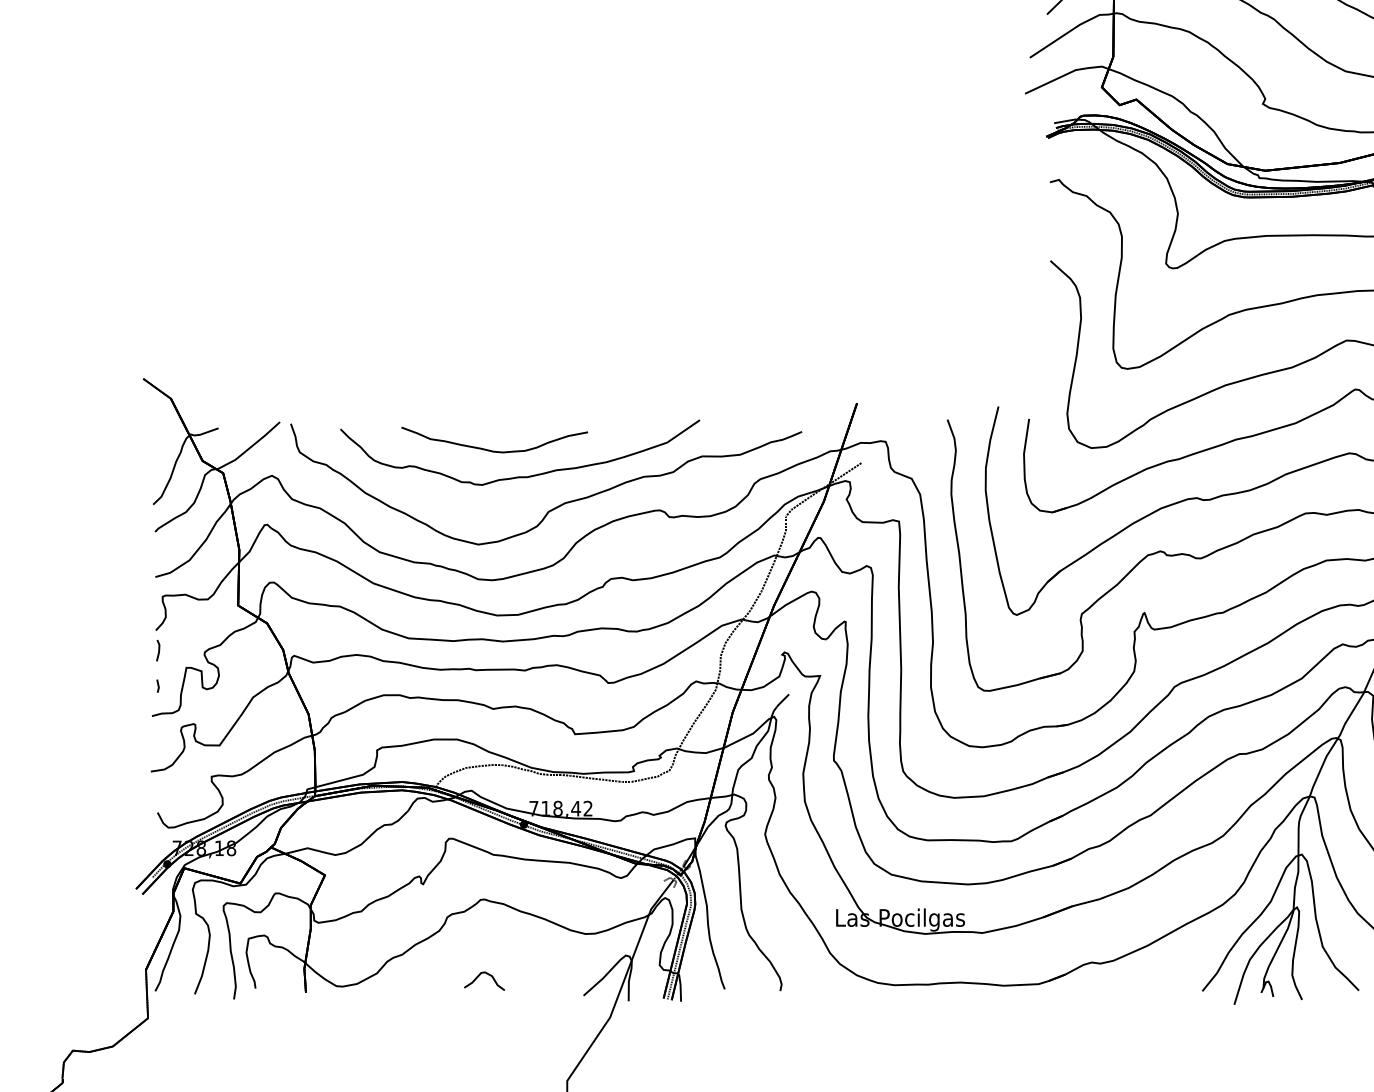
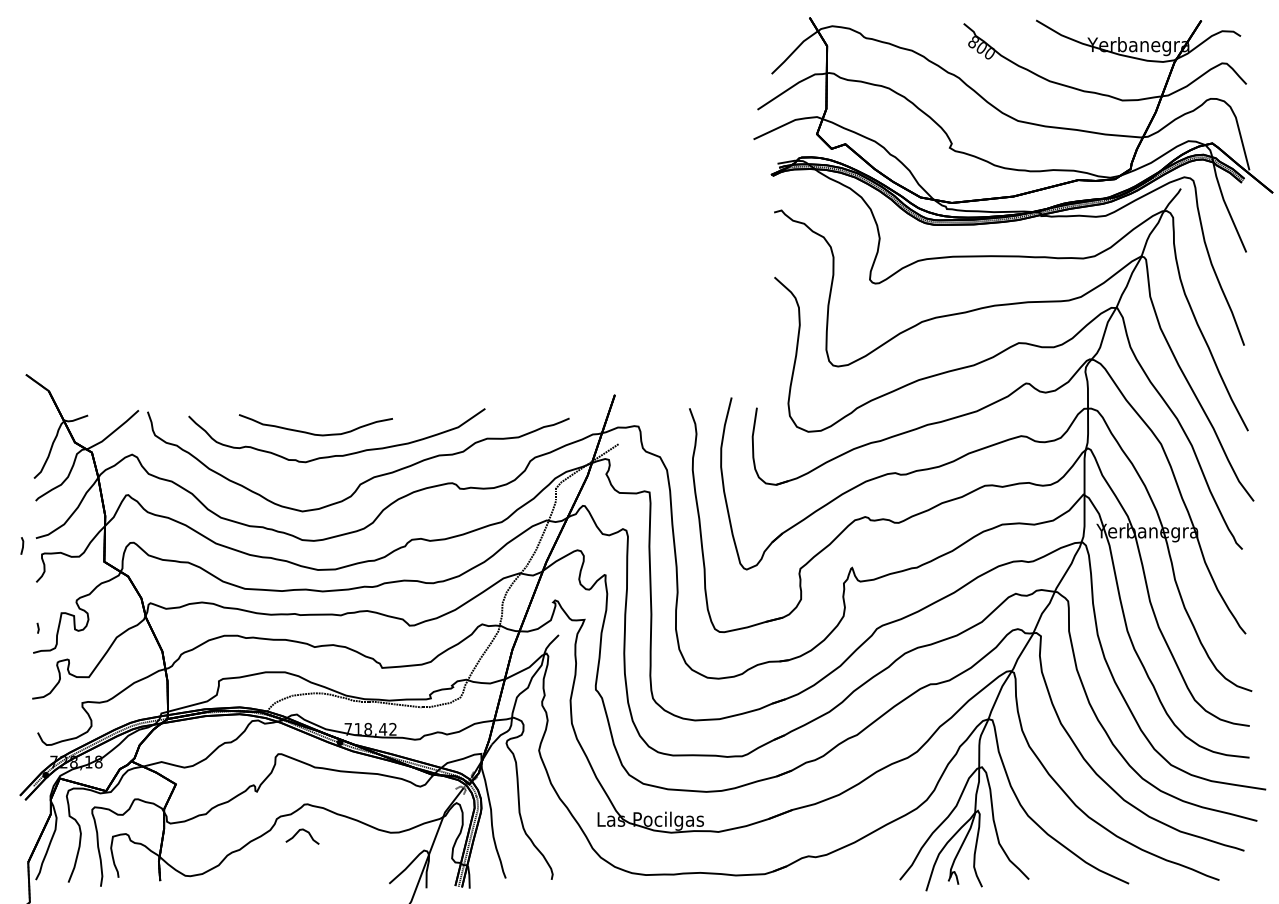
line: (158, 650) -> (22, 545), moved
curve: (486, 974) -> (304, 831), moved

